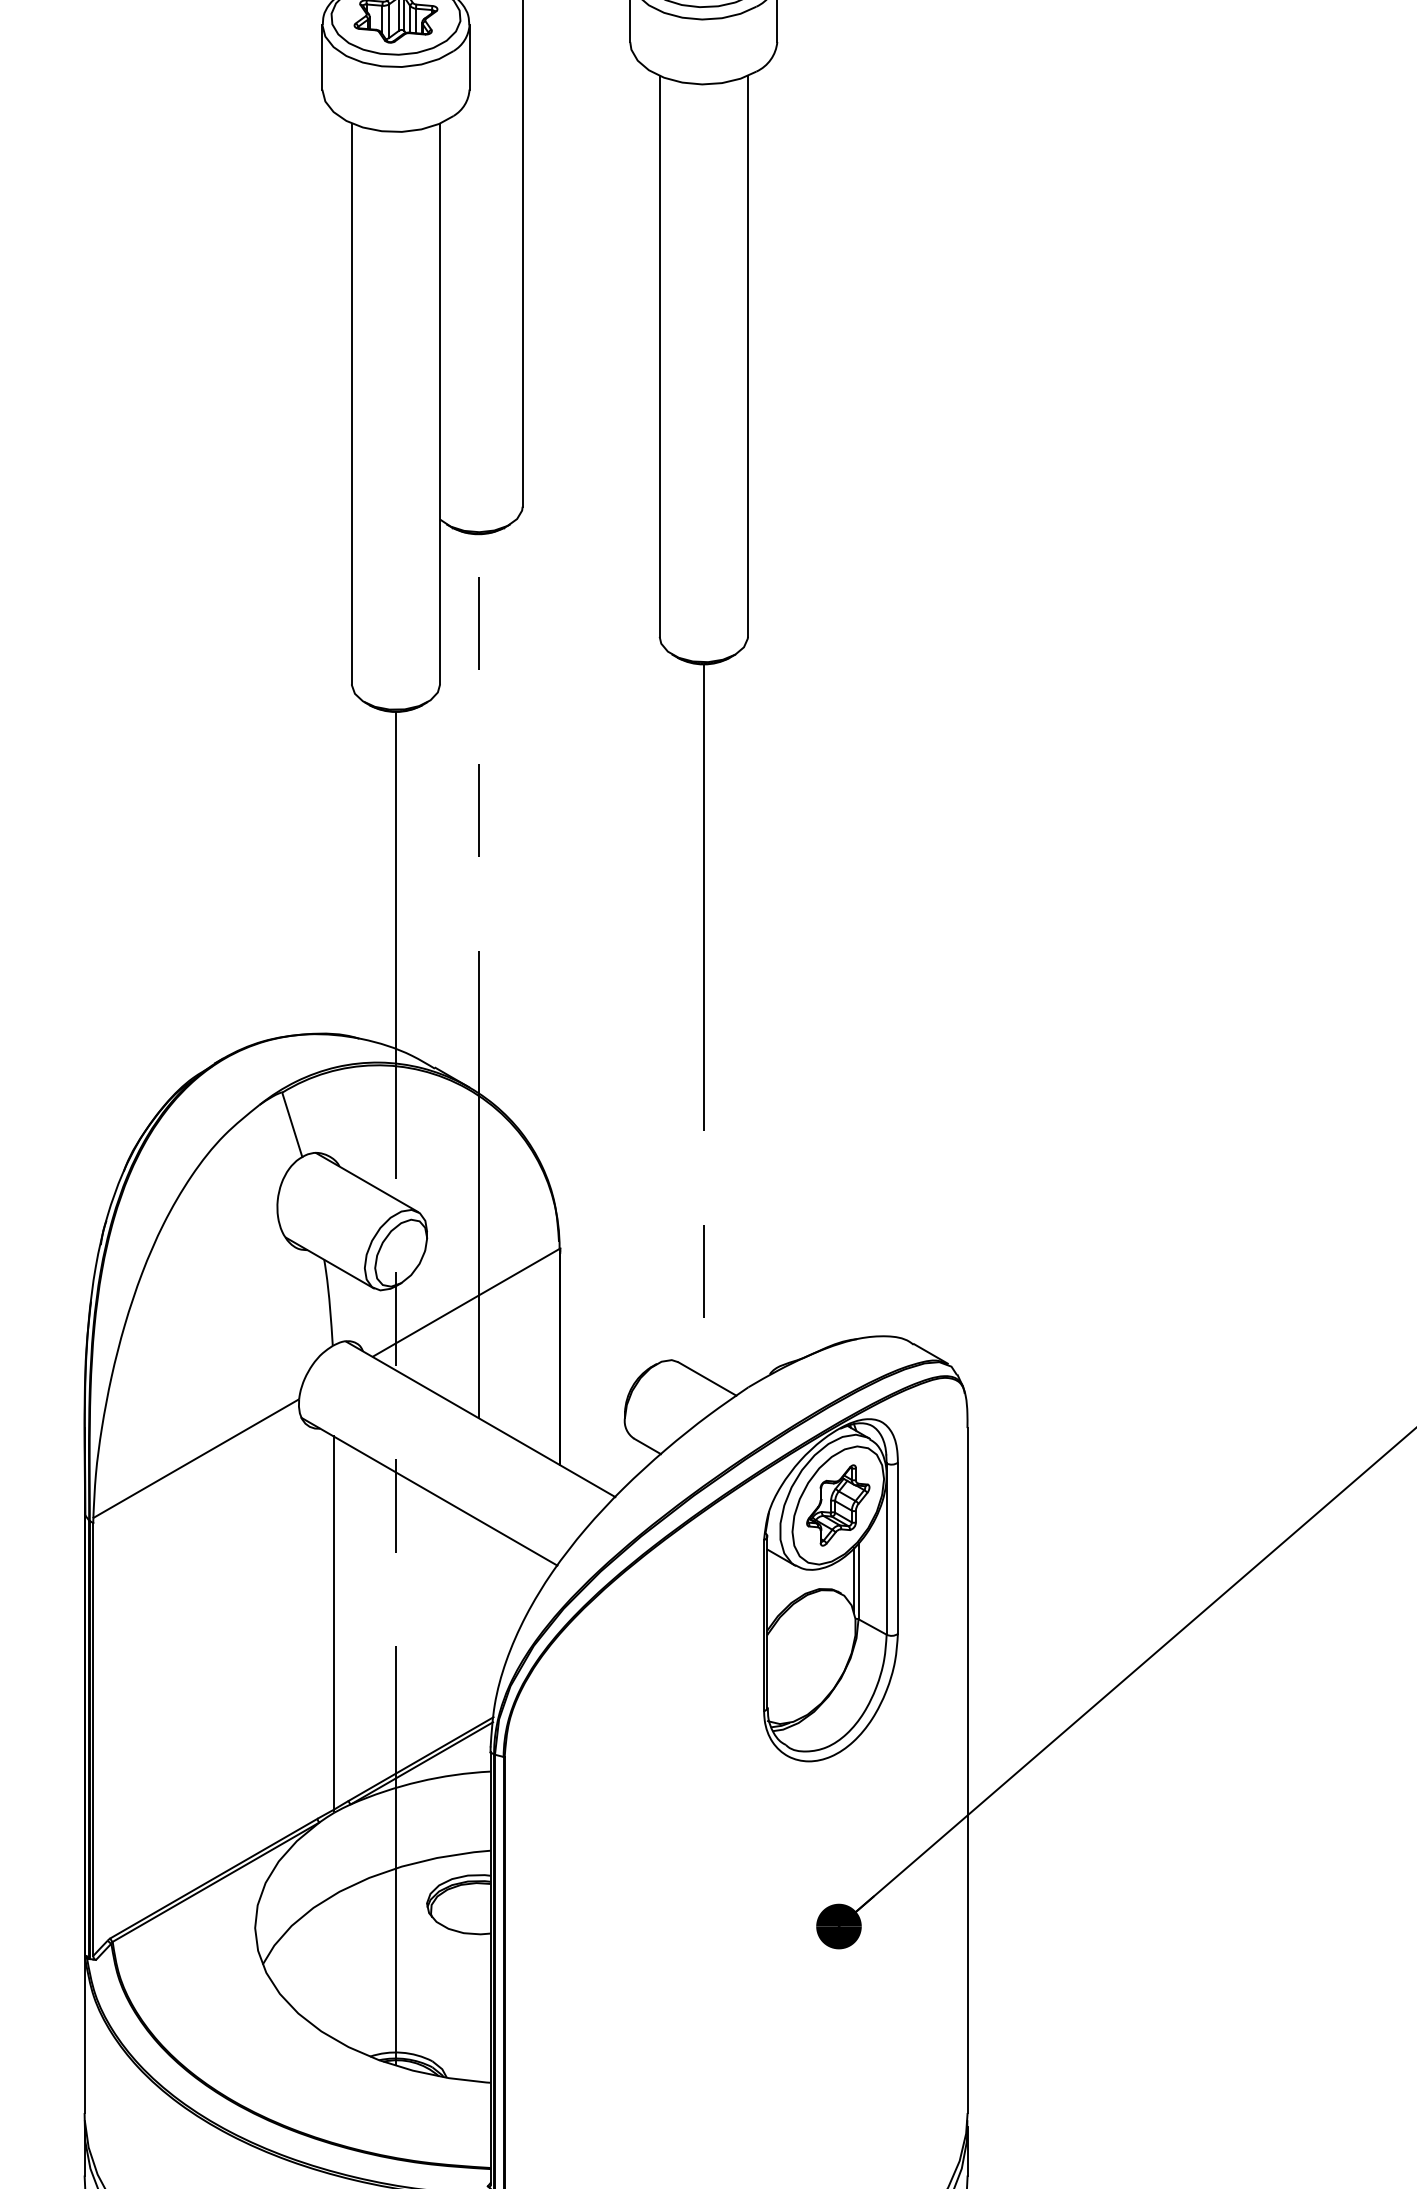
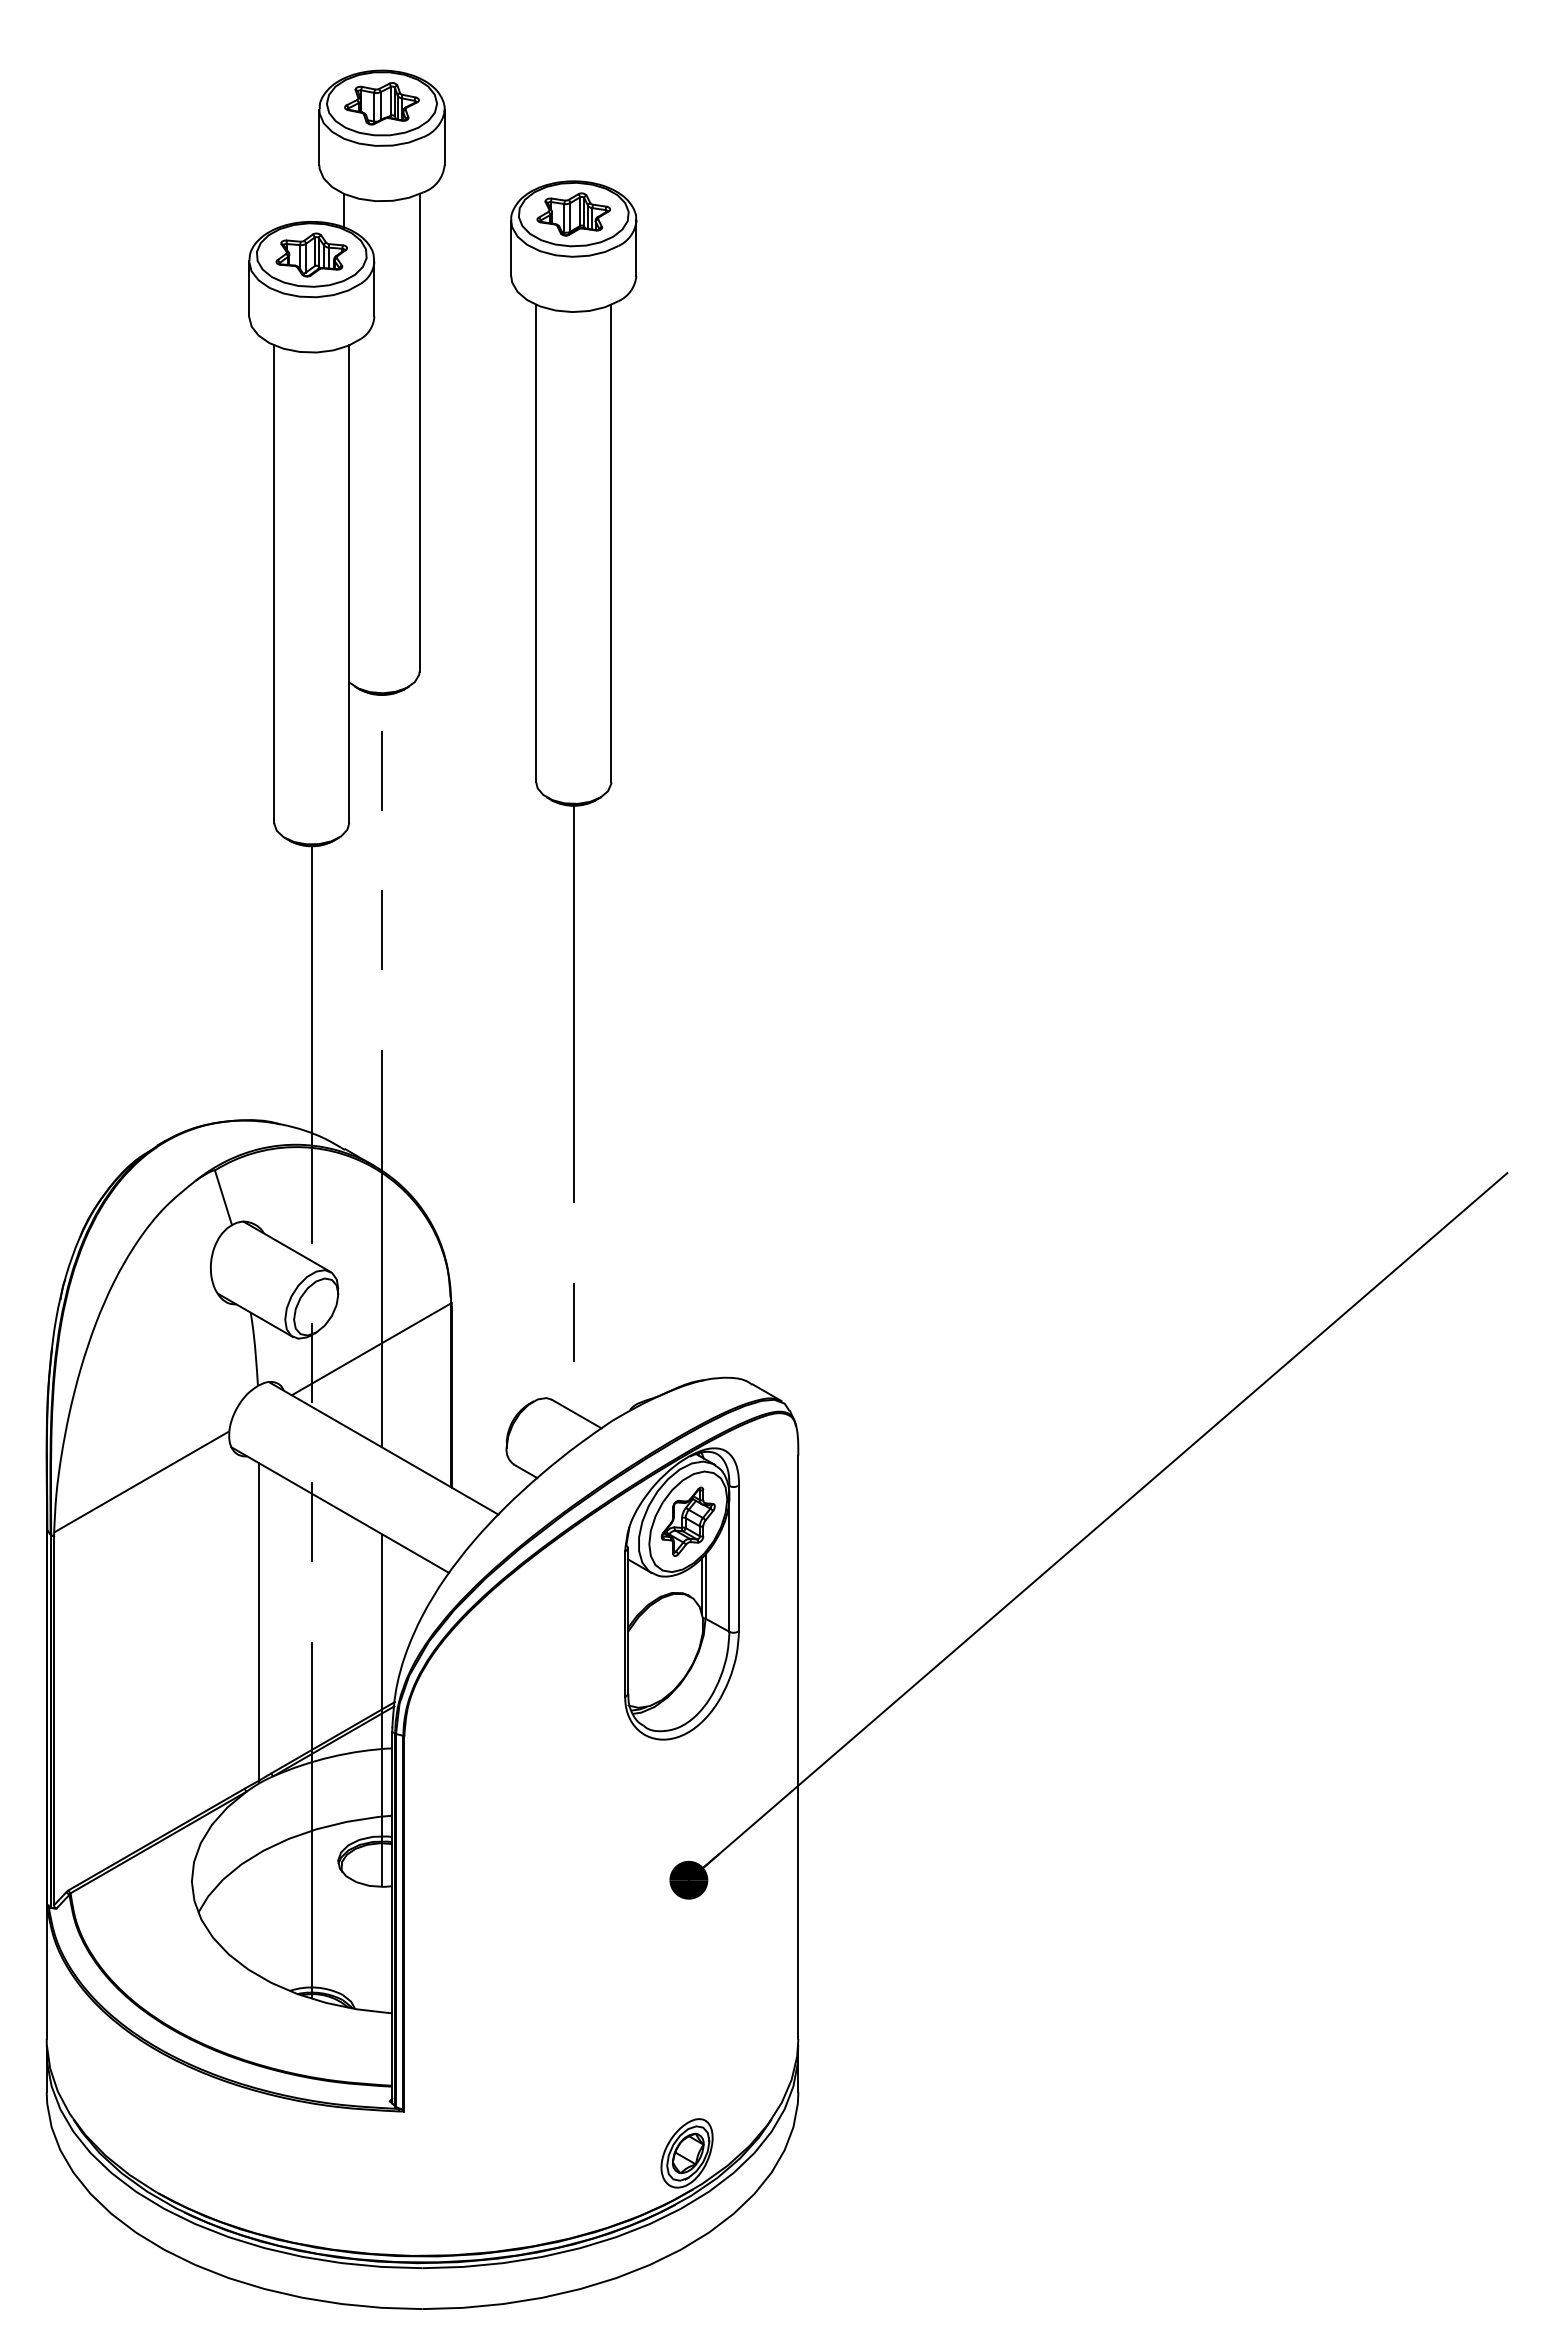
line: (479, 1727) -> (382, 1710), added

